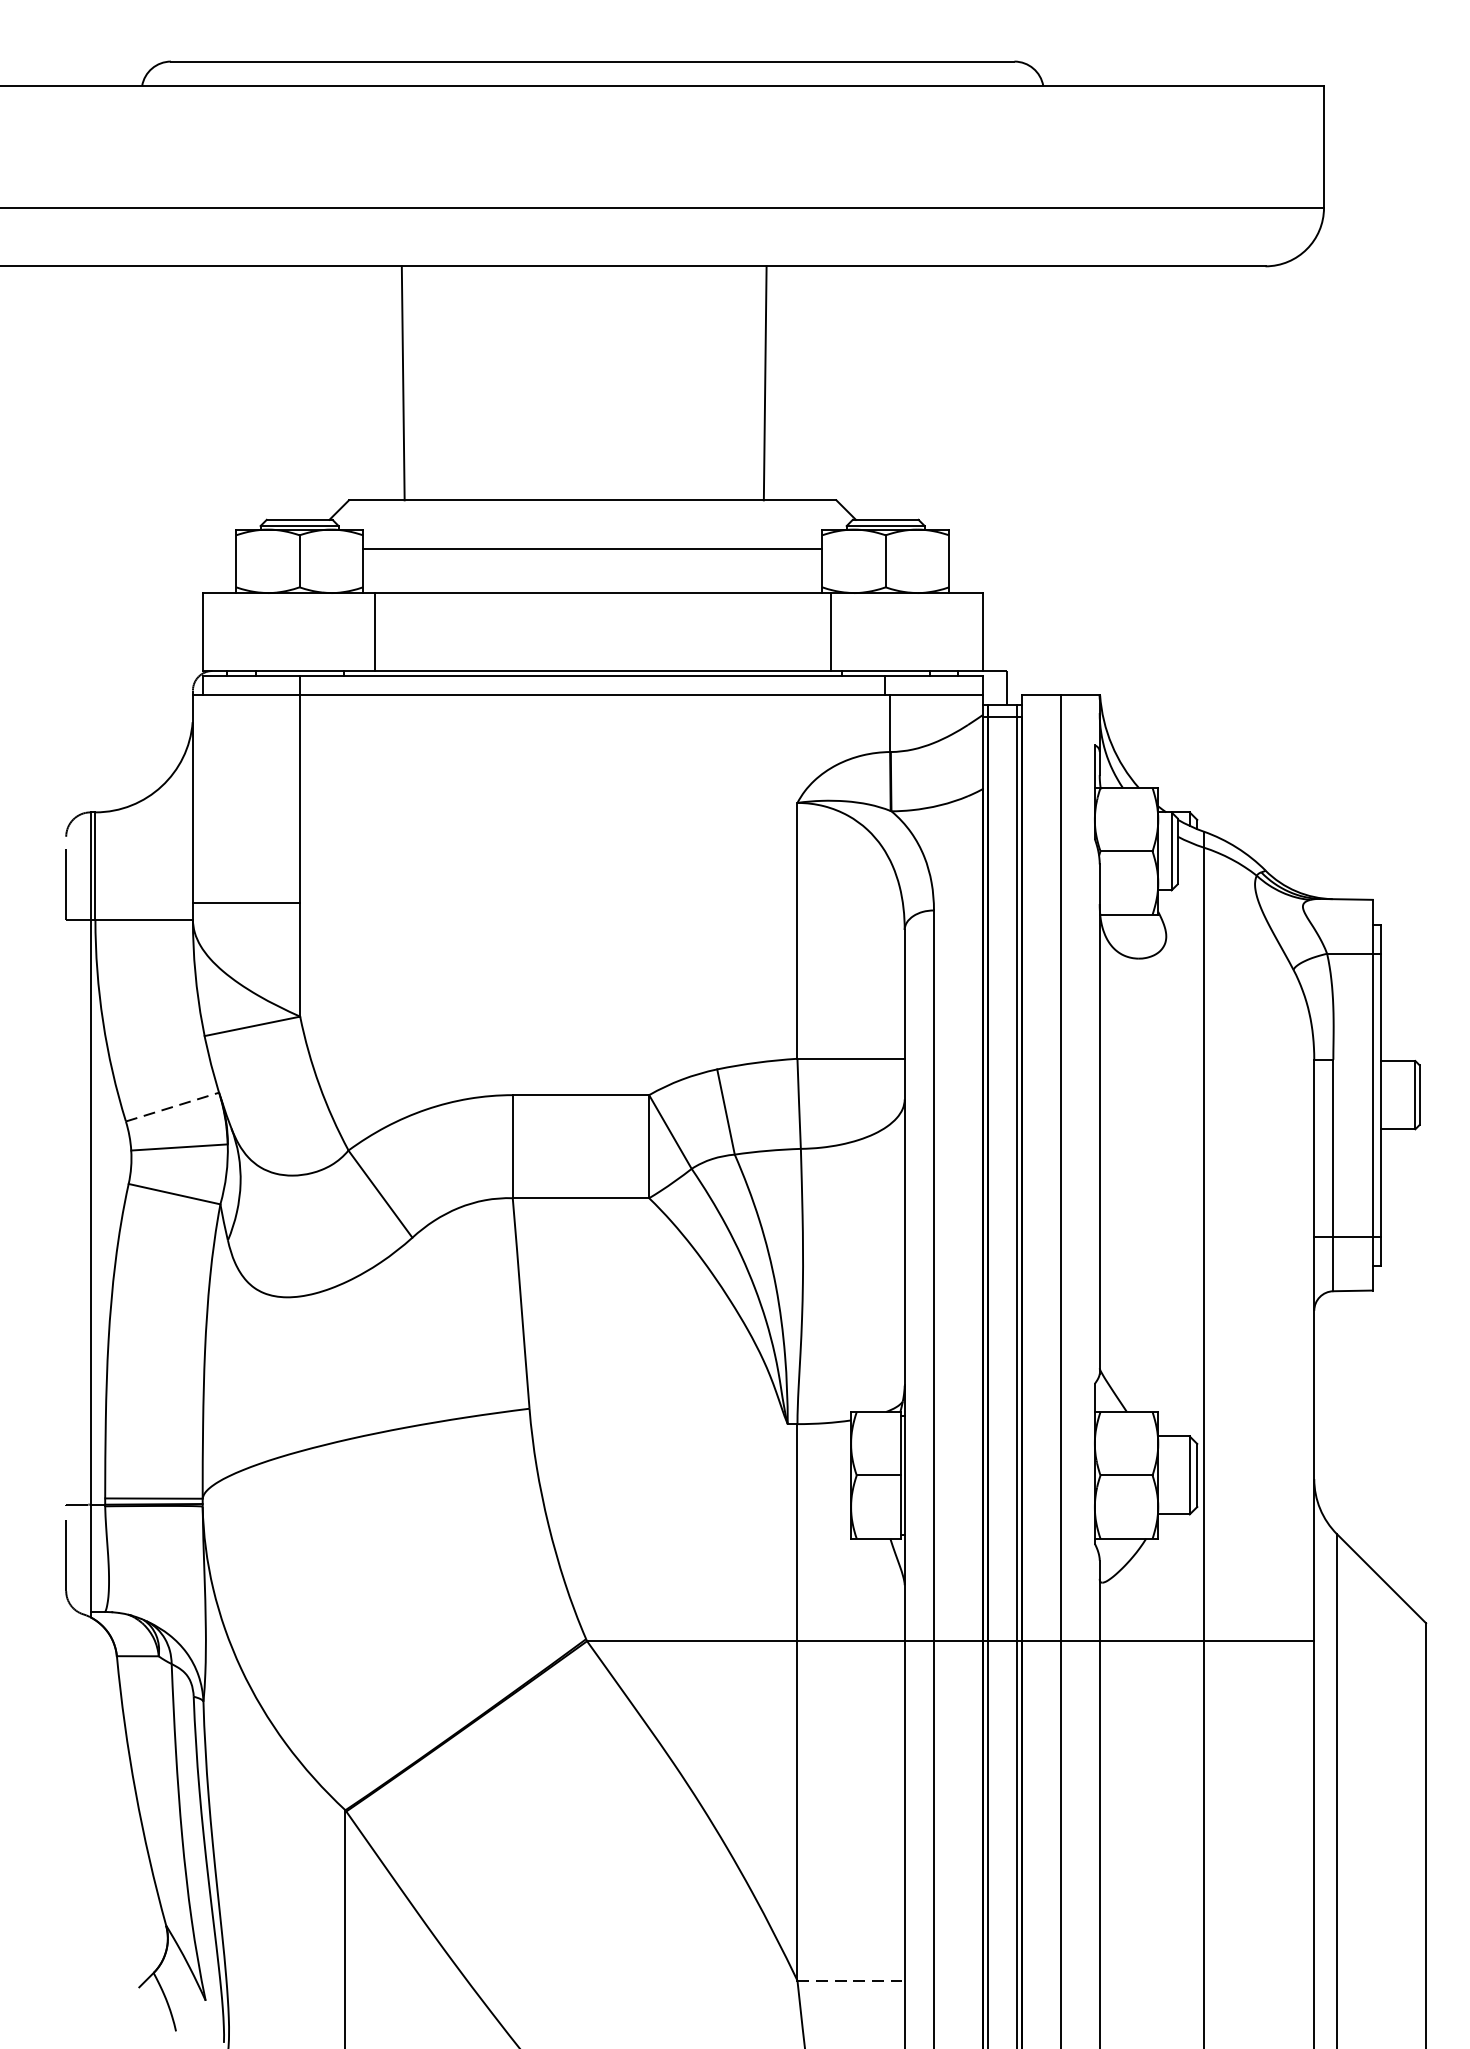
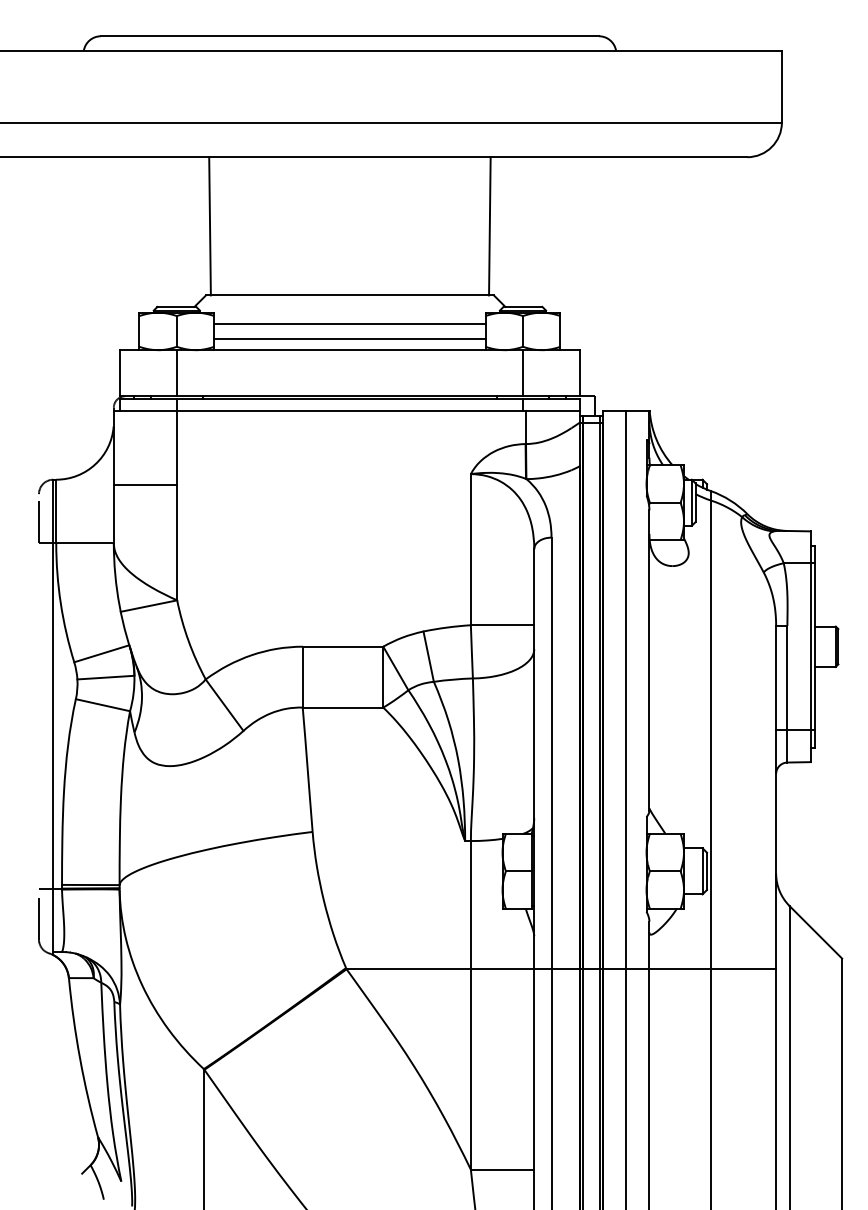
line: (402, 383) -> (209, 226), moved
line: (764, 383) -> (489, 226), moved
line: (591, 573) -> (349, 338), added
line: (375, 632) -> (177, 373), moved
line: (830, 632) -> (522, 373), moved
line: (246, 903) -> (145, 485), moved
line: (172, 1106) -> (101, 653), dashed -> solid
line: (850, 1980) -> (502, 1169), dashed -> solid

